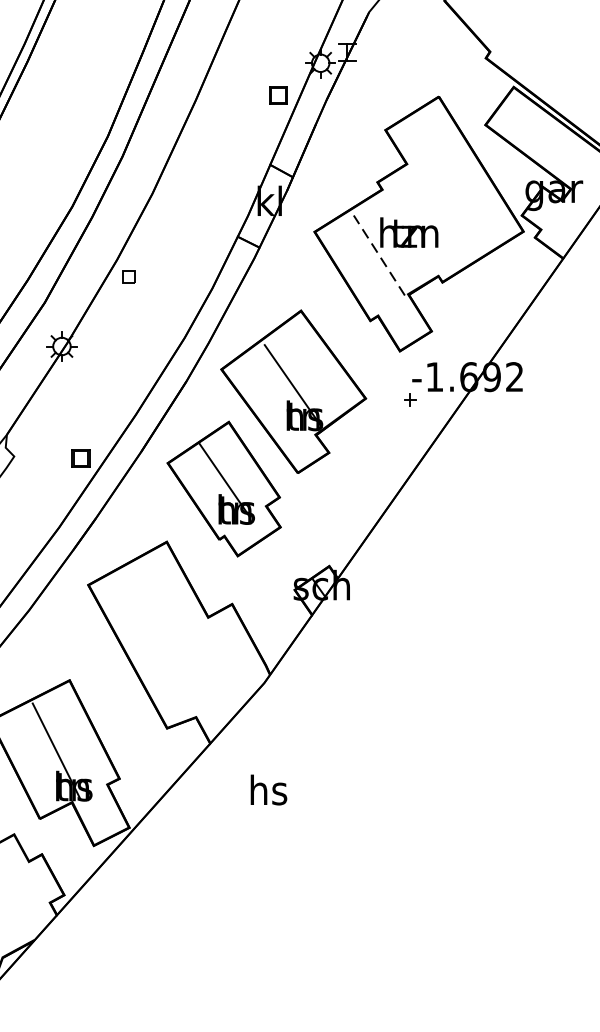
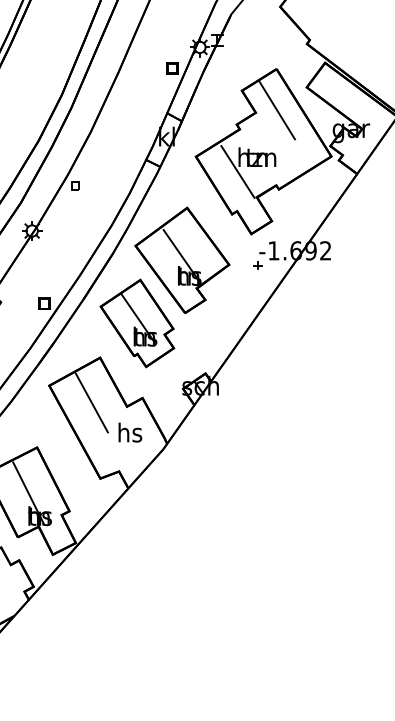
line: (438, 160) -> (276, 110), added
line: (378, 256) -> (237, 172), dashed -> solid
line: (153, 610) -> (91, 402), added
text: (269, 789) -> (130, 432), moved

